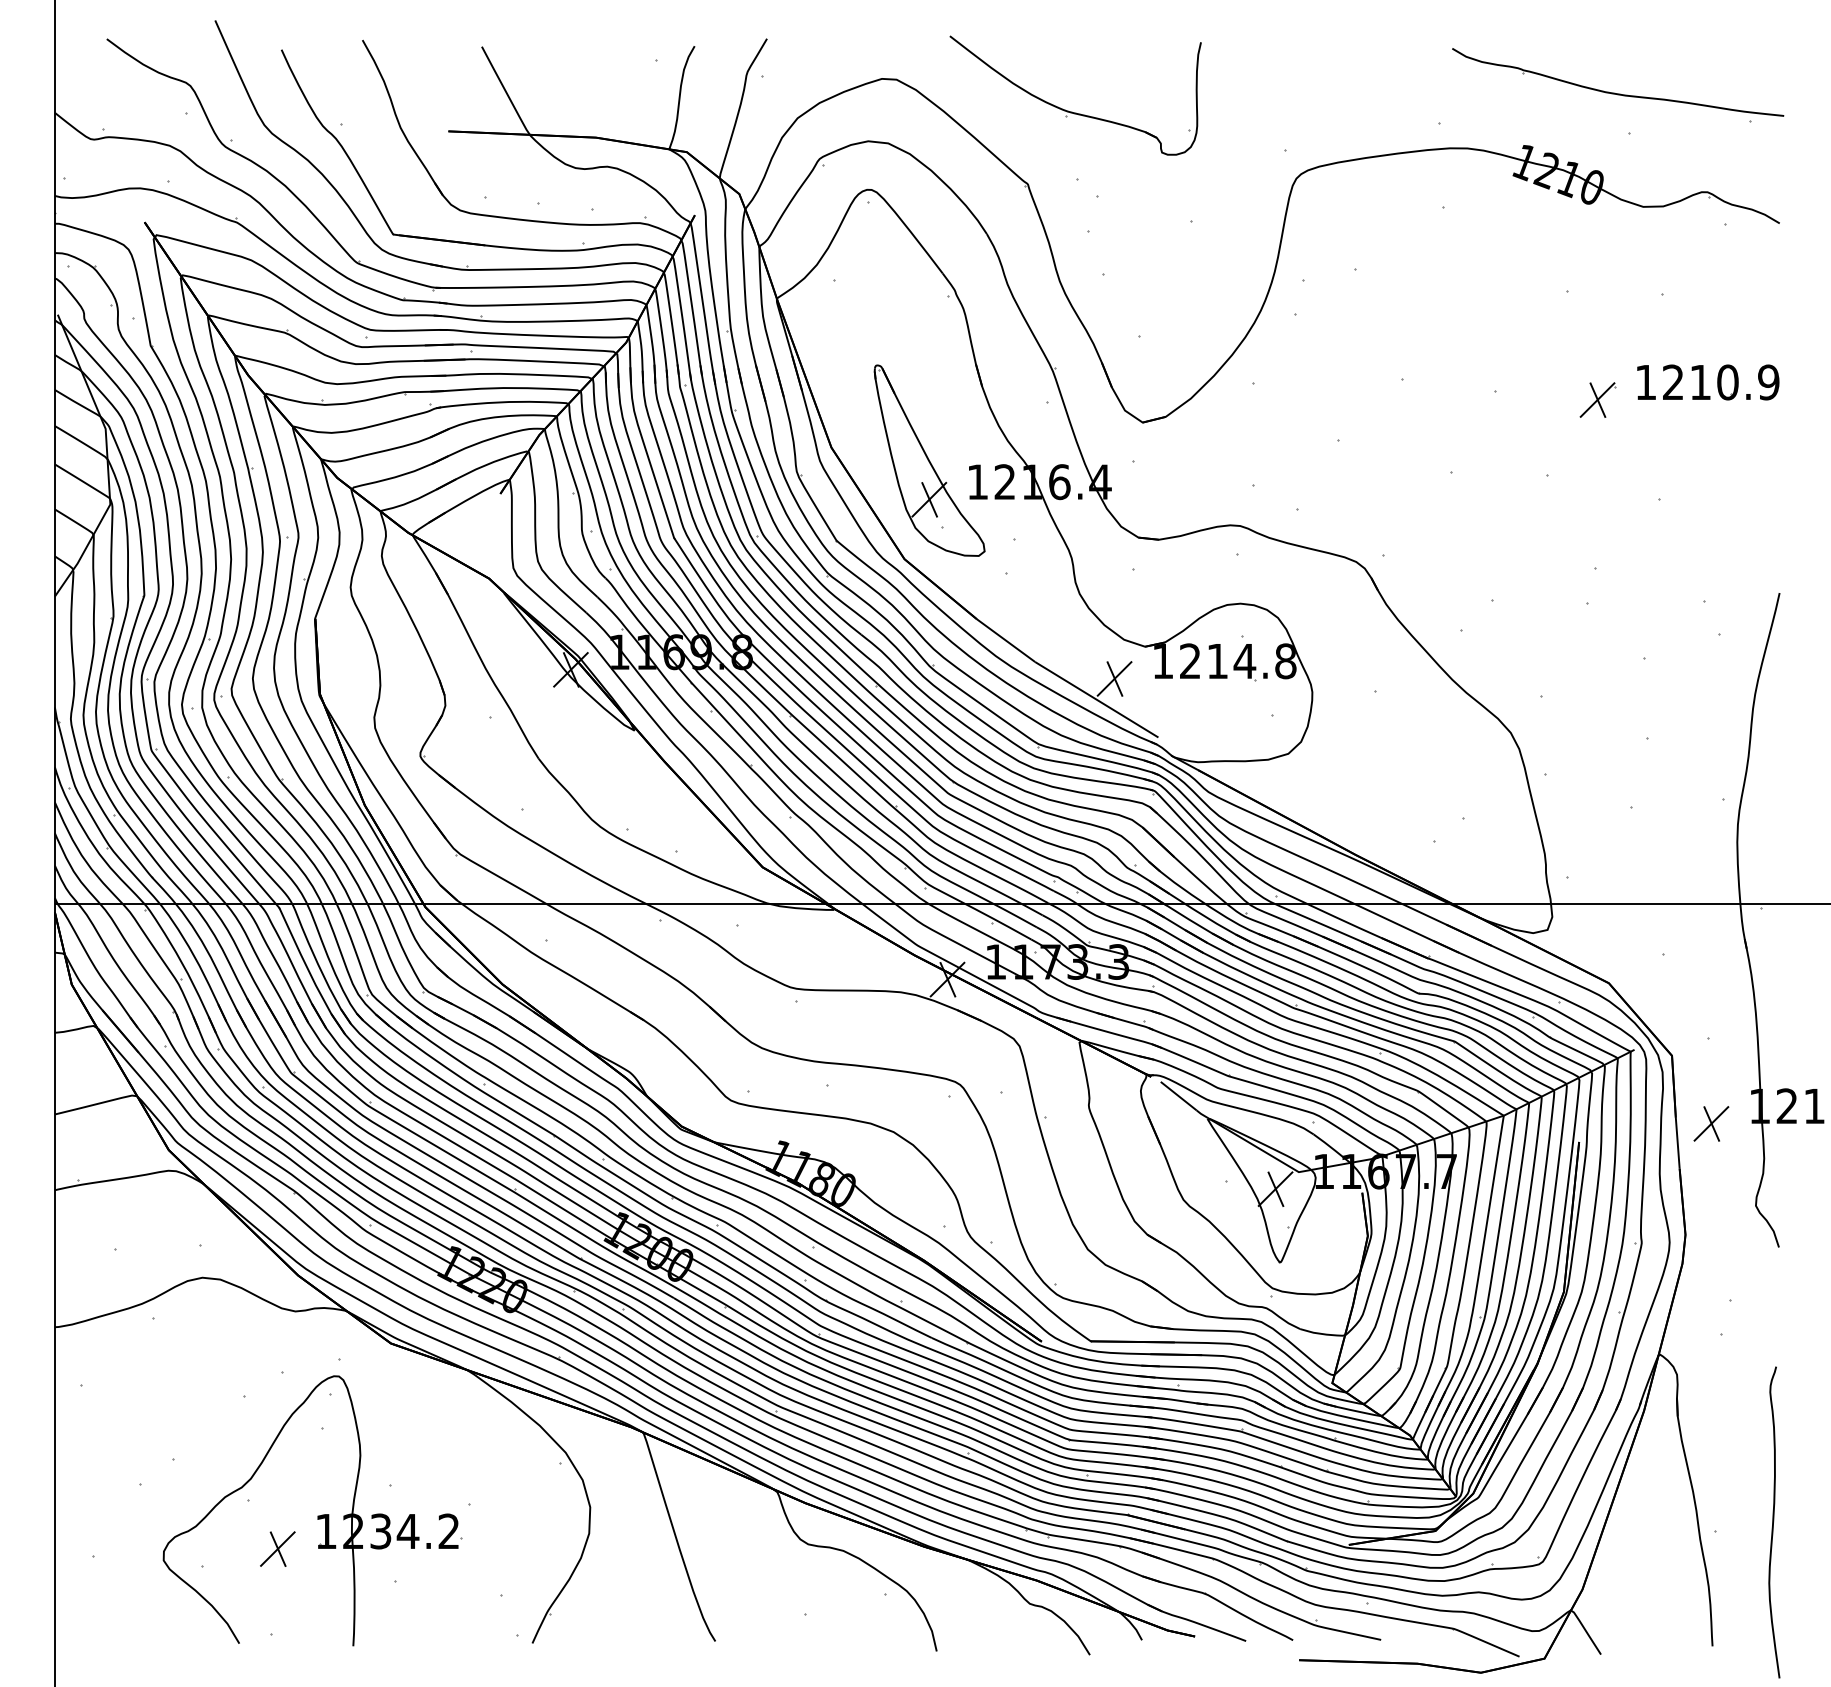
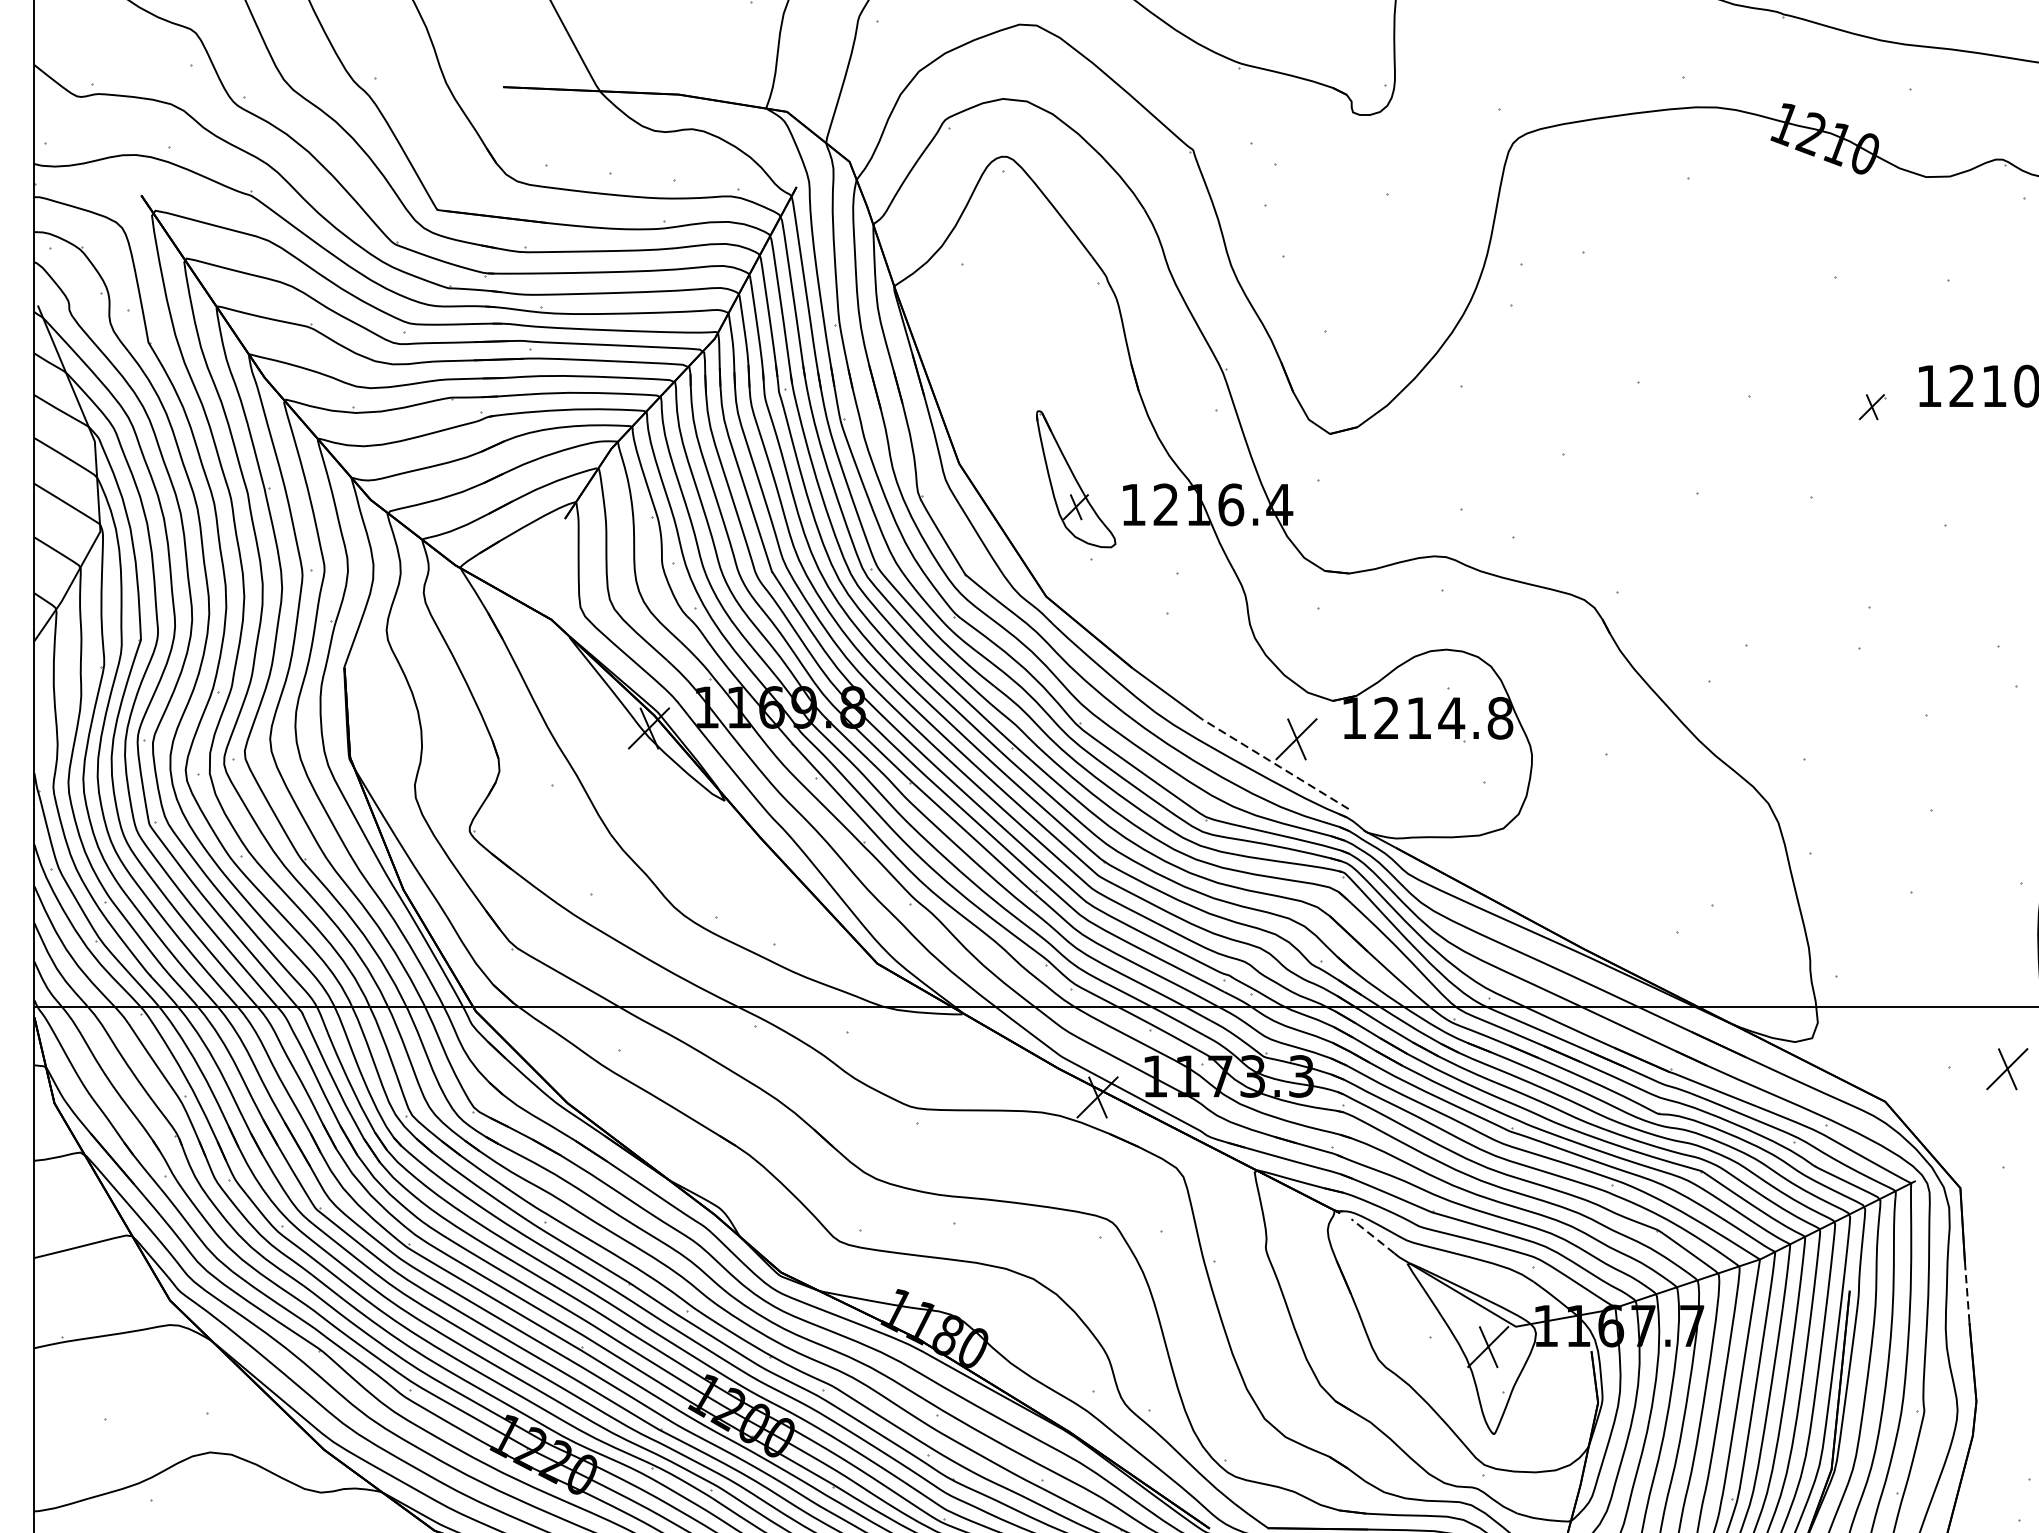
part: (1597, 399) -> (1871, 406), size x0.6
part: (929, 460) -> (1076, 479), size x0.6
line: (1096, 699) -> (1274, 763), solid -> dashed
line: (1178, 1095) -> (1372, 1235), solid -> dashed
part: (1711, 1123) -> (2007, 1068), moved
line: (1677, 1143) -> (1966, 1292), solid -> dashed

